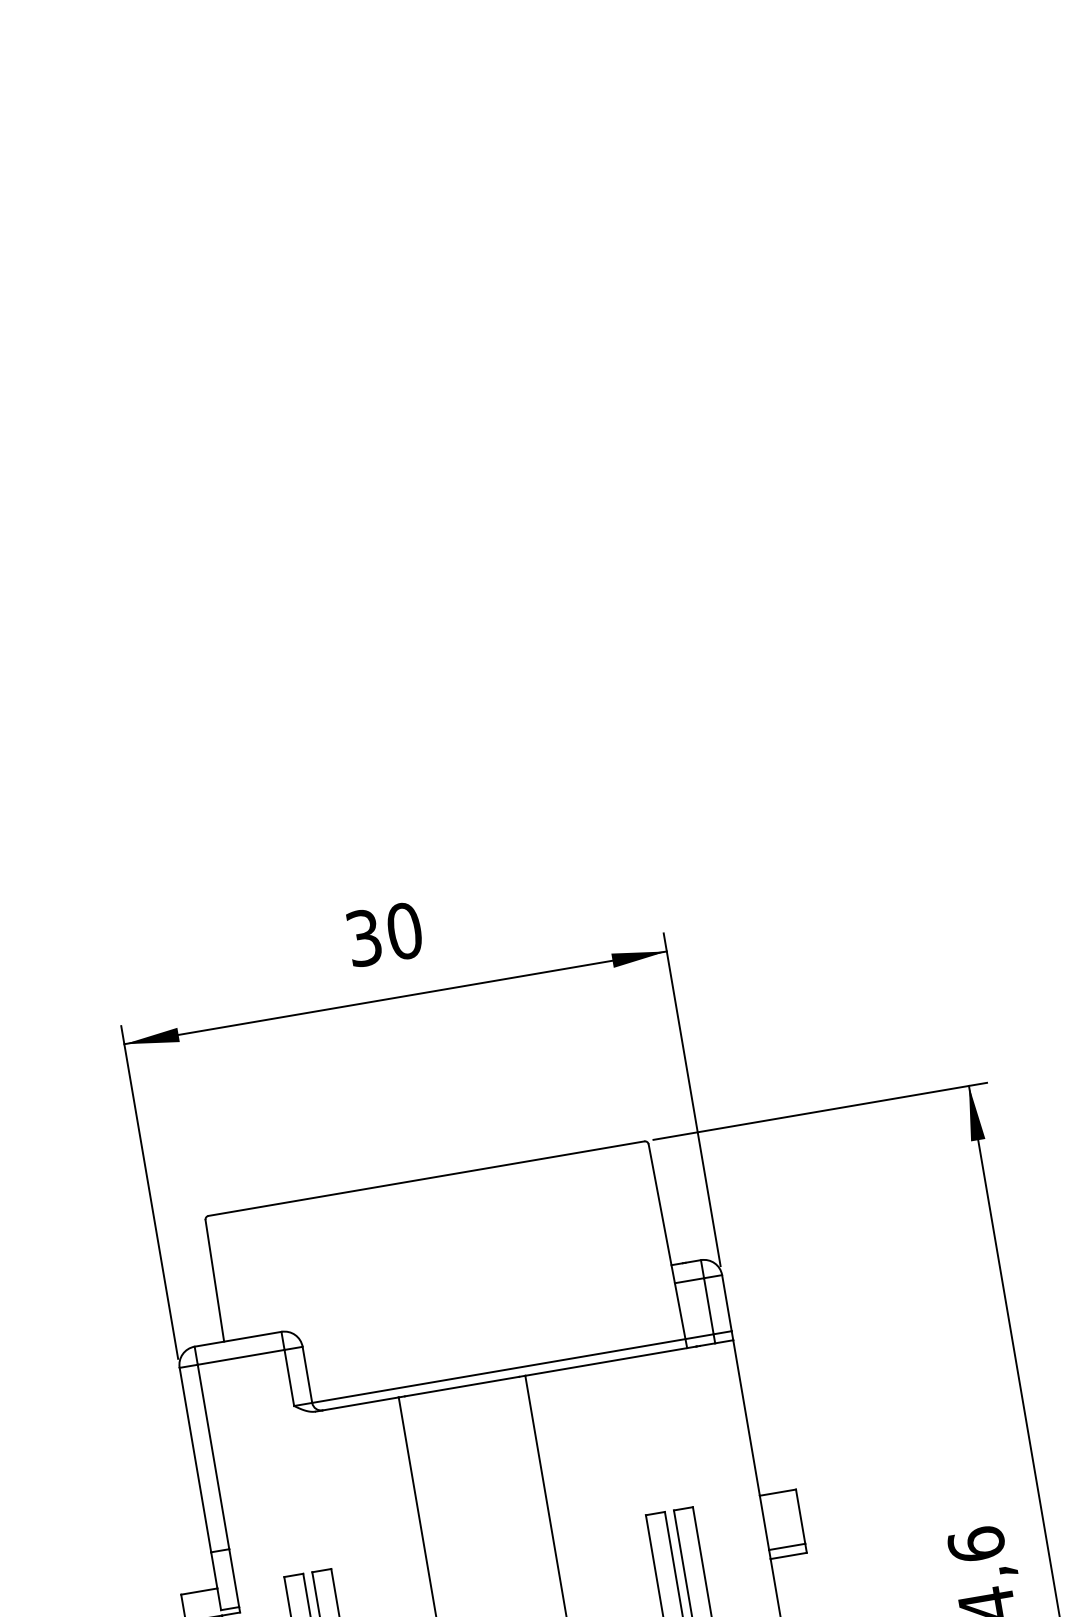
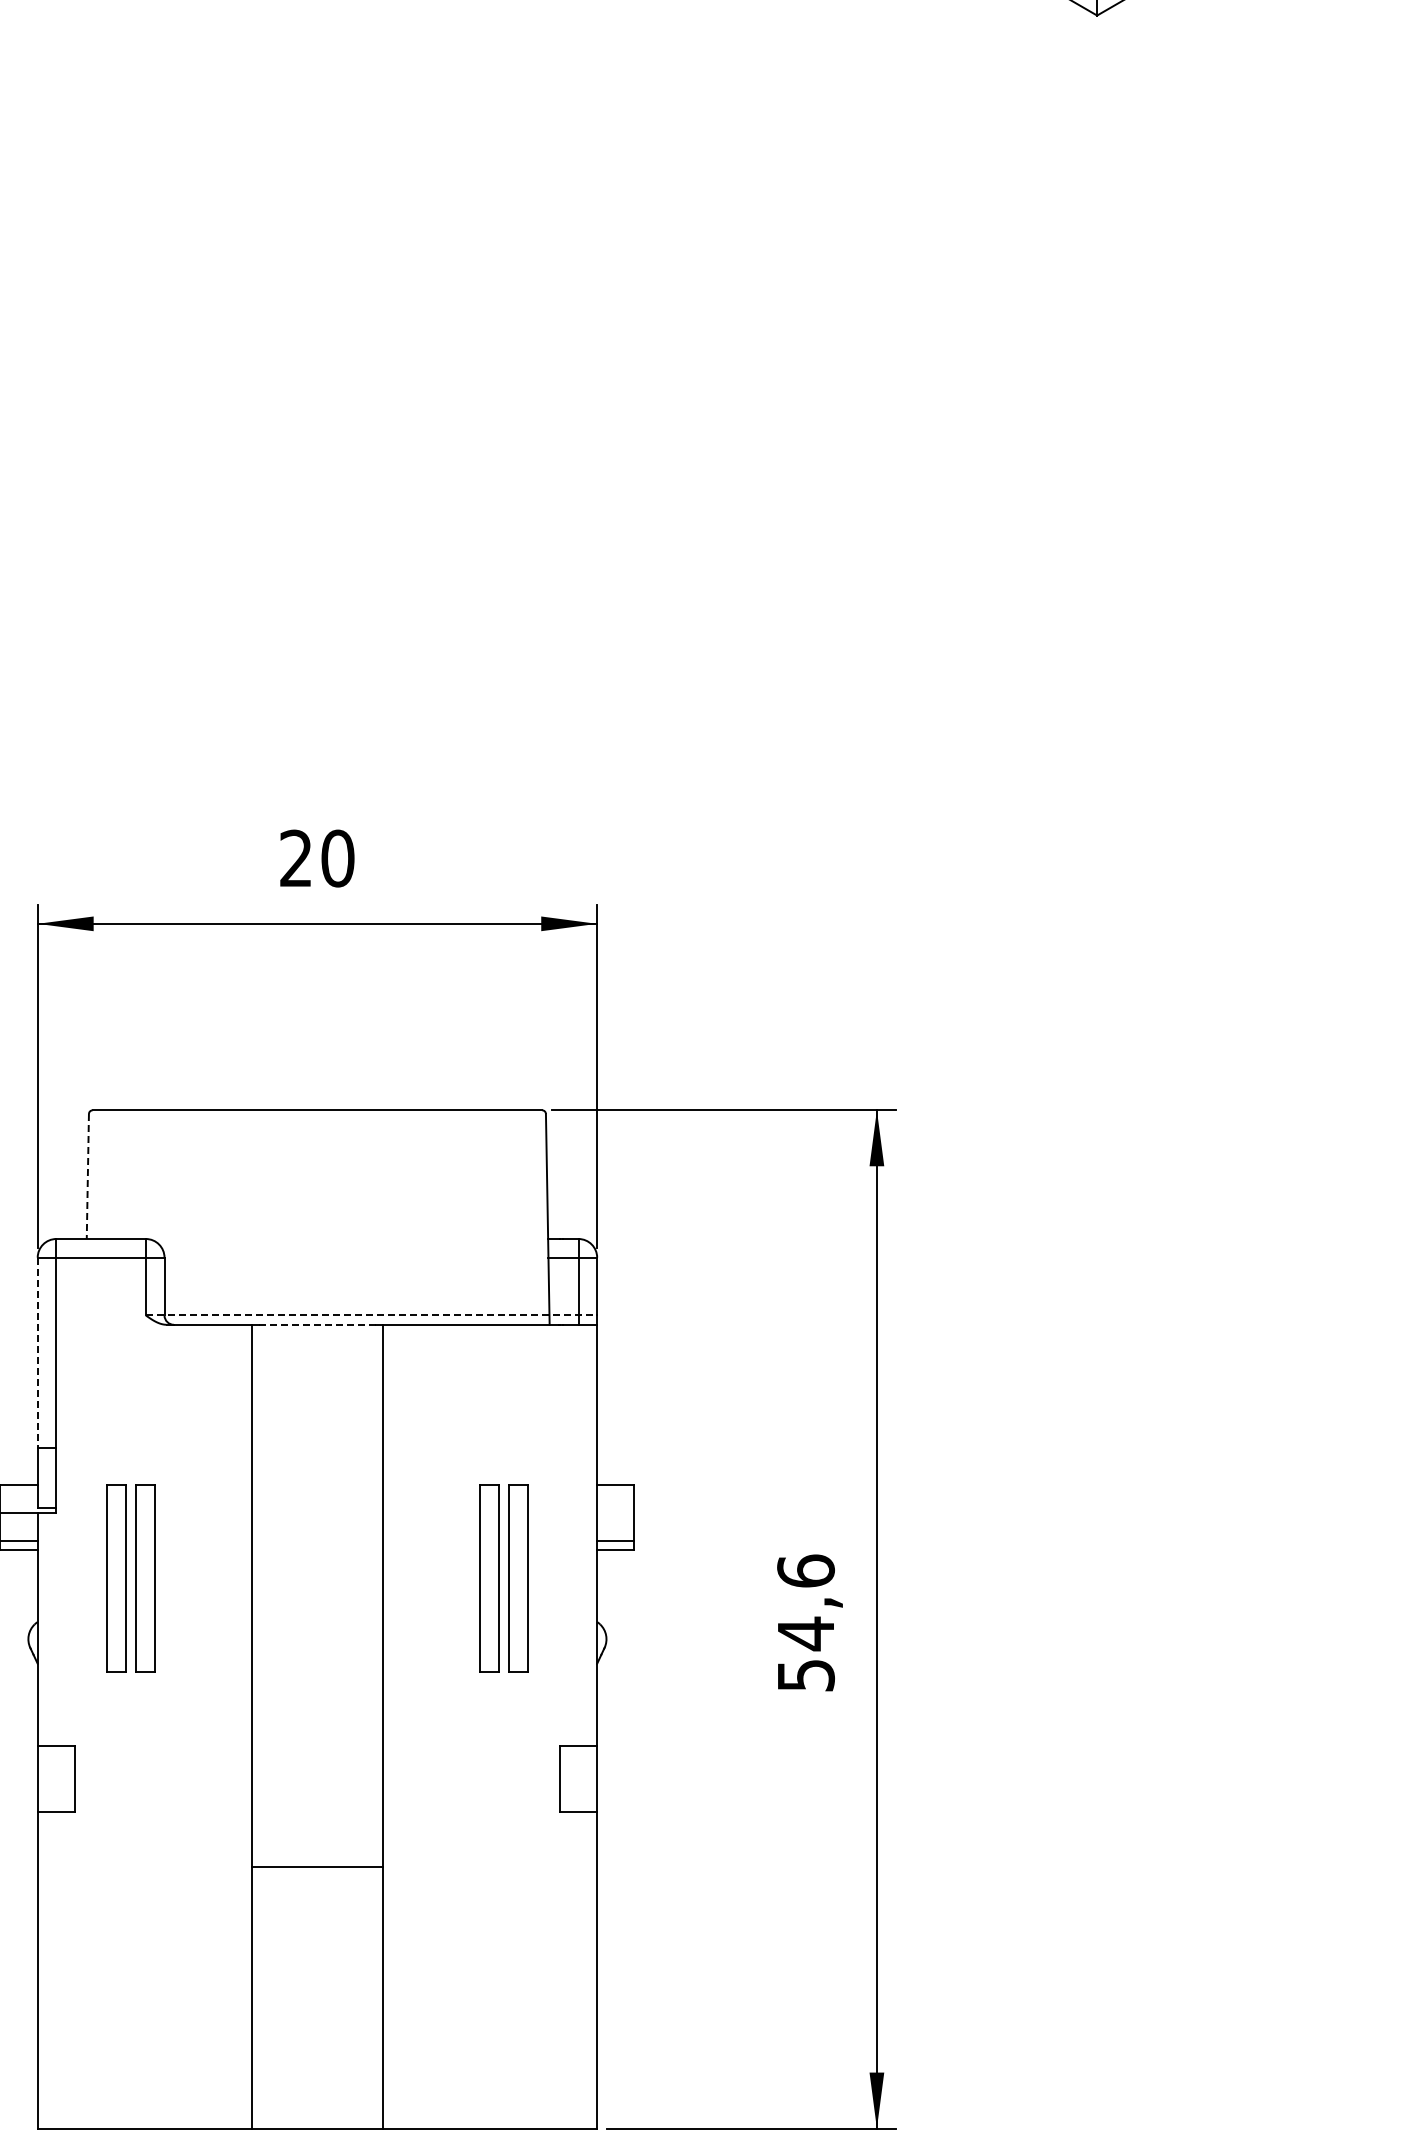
text: (363, 938) -> (295, 858), 30 -> 20
line: (214, 1280) -> (87, 1176), solid -> dashed
line: (512, 1368) -> (371, 1315), solid -> dashed
line: (462, 1386) -> (317, 1324), solid -> dashed
line: (195, 1460) -> (37, 1353), solid -> dashed

